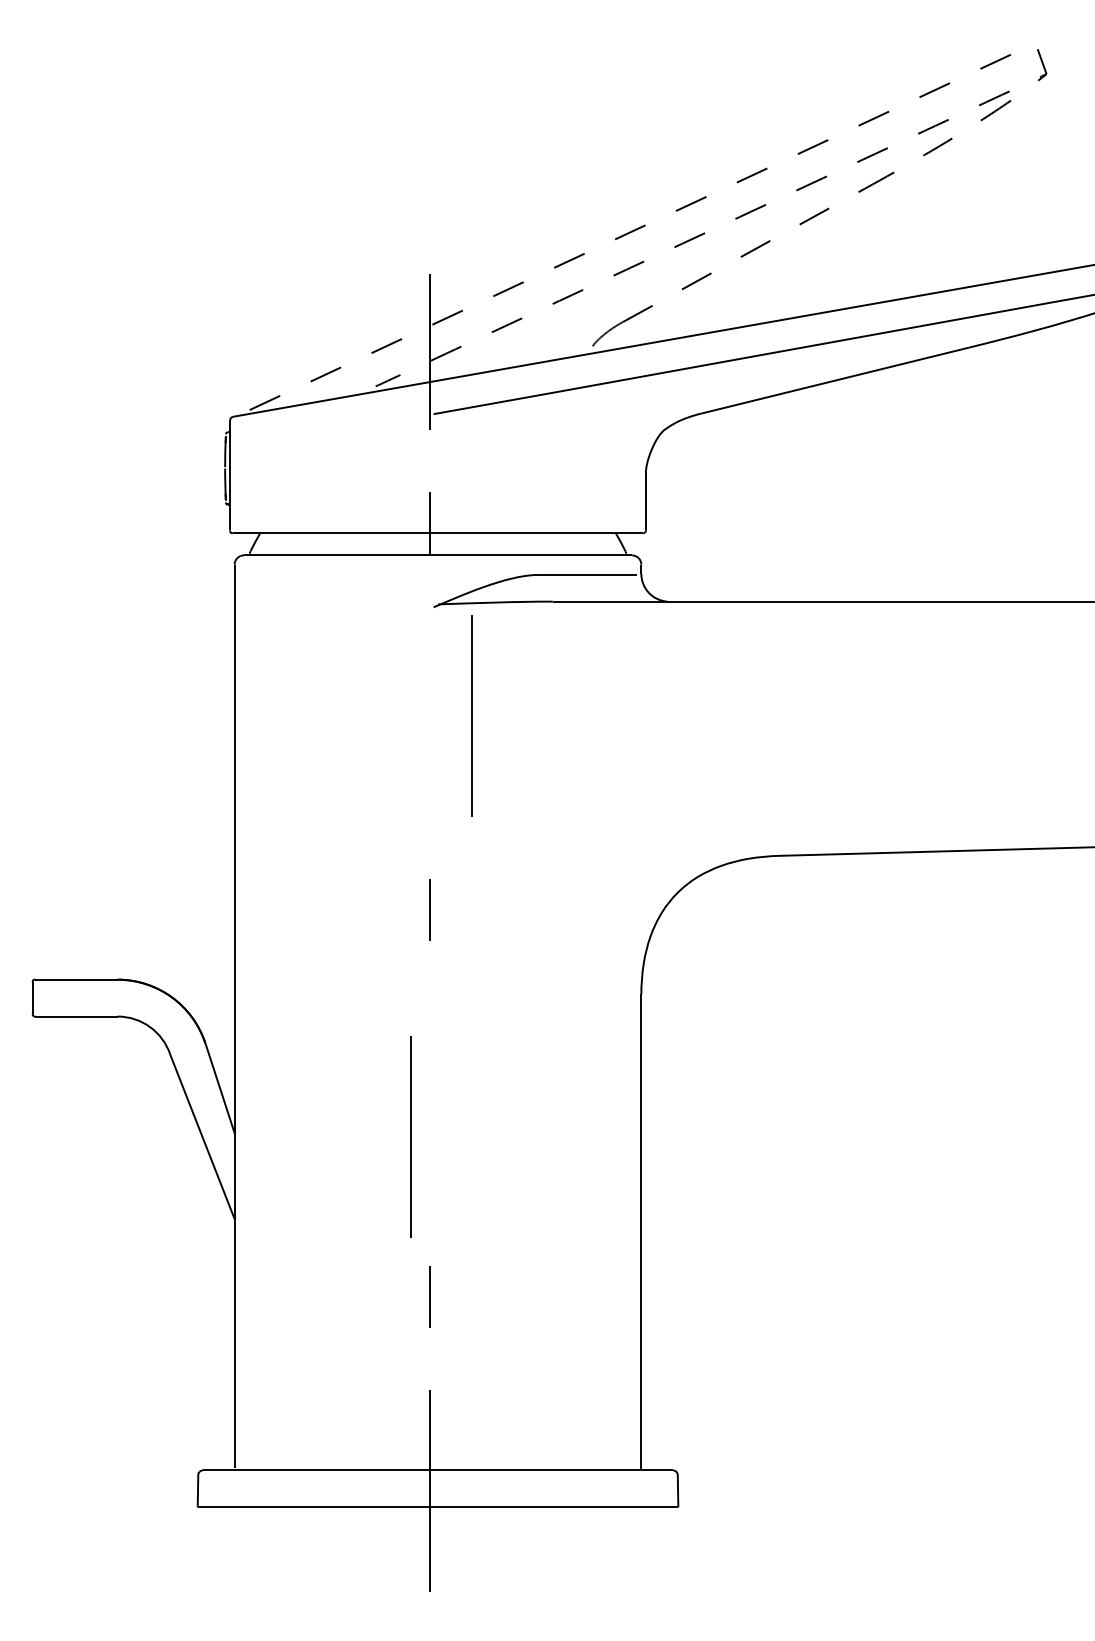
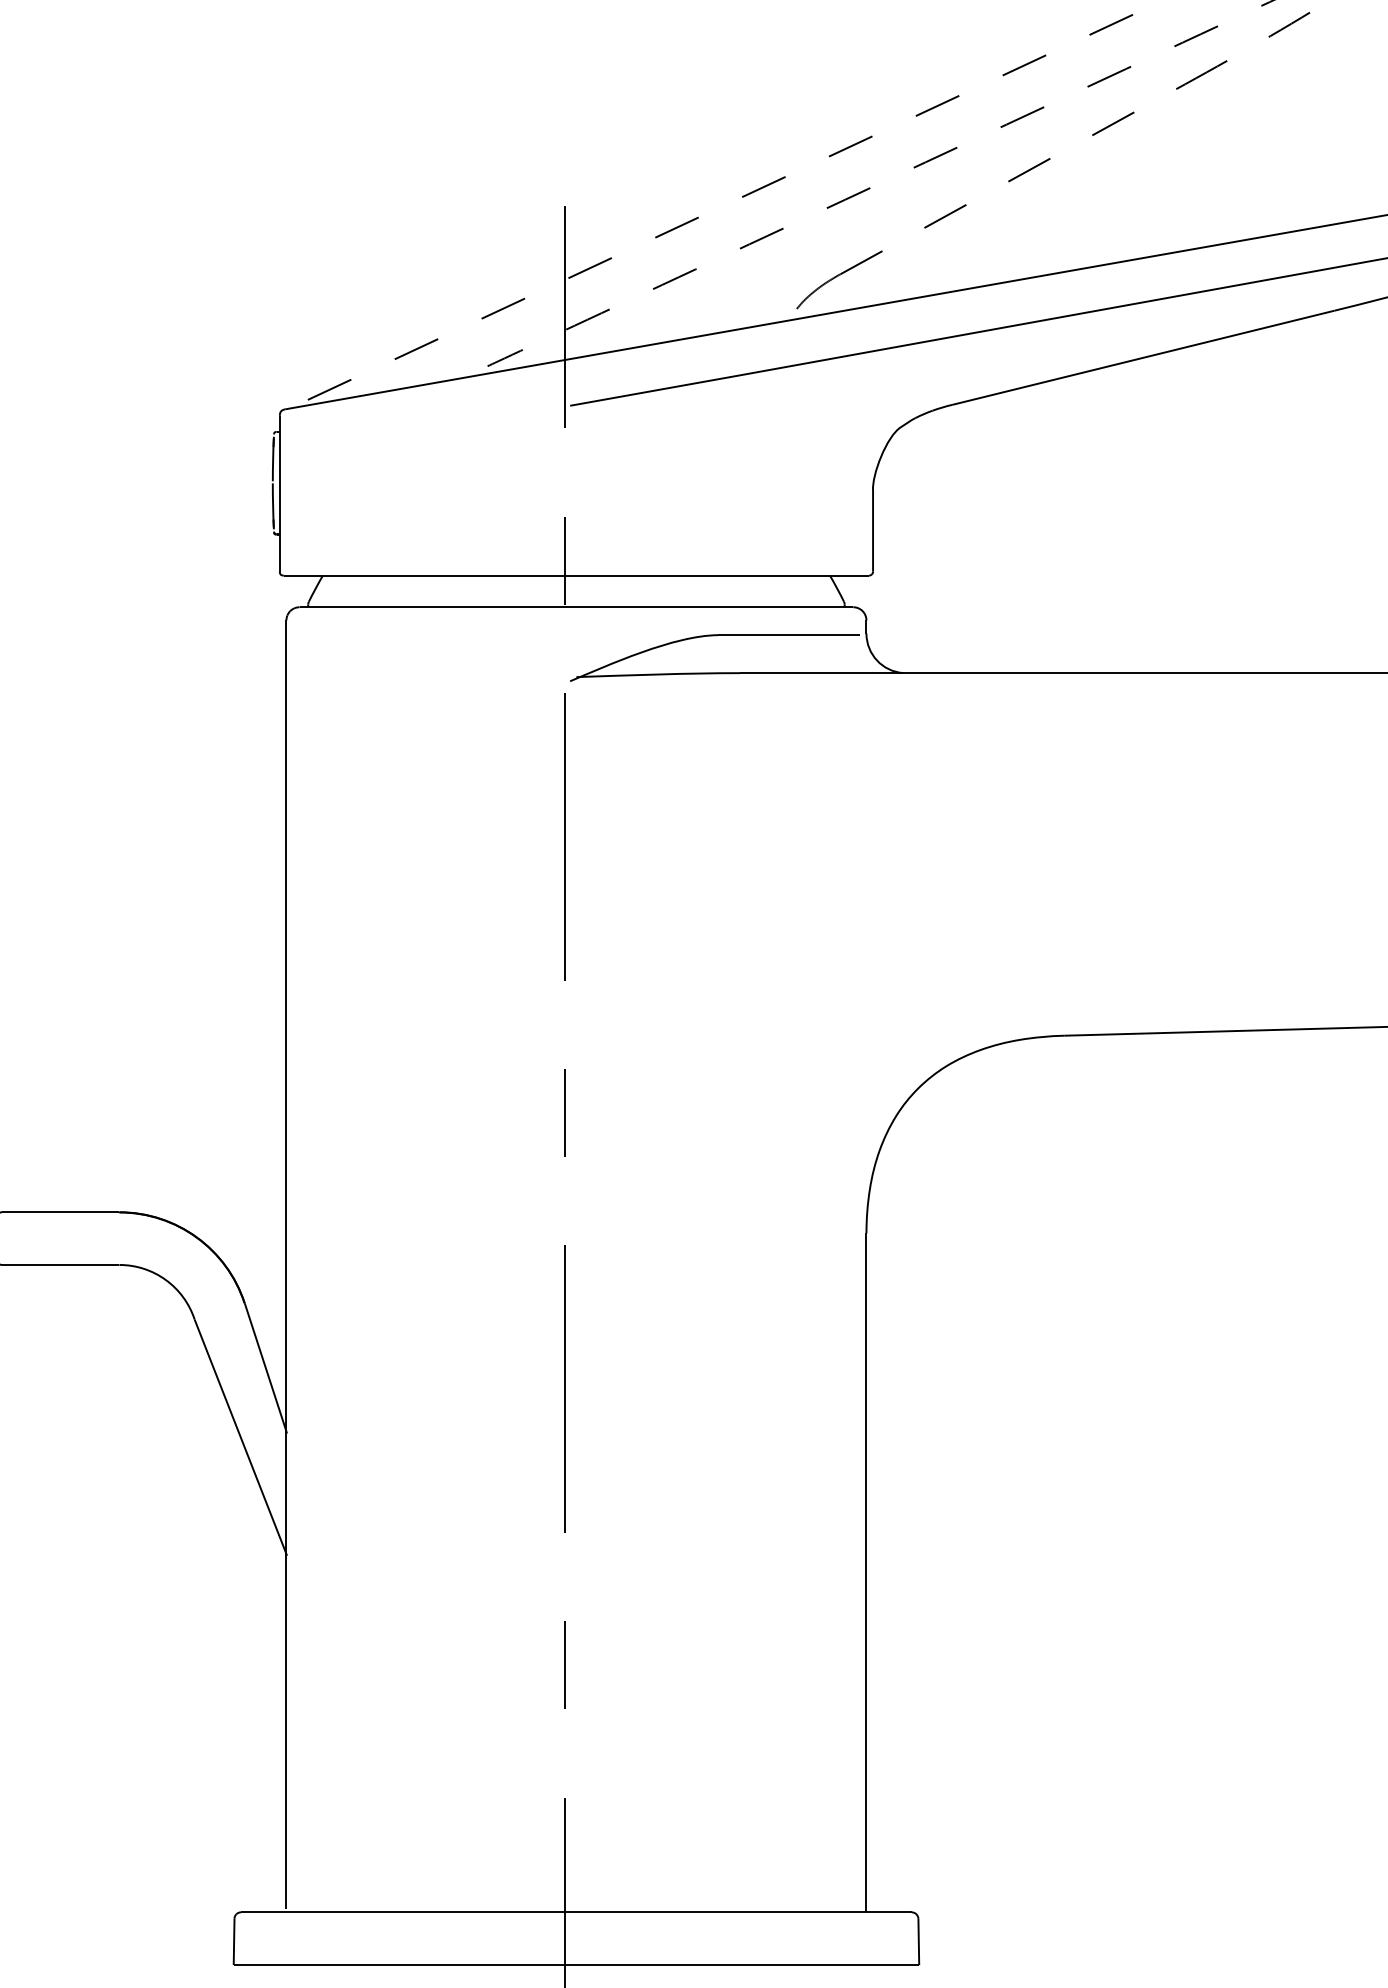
line: (471, 715) -> (564, 835), moved
line: (410, 1136) -> (564, 1388), moved

